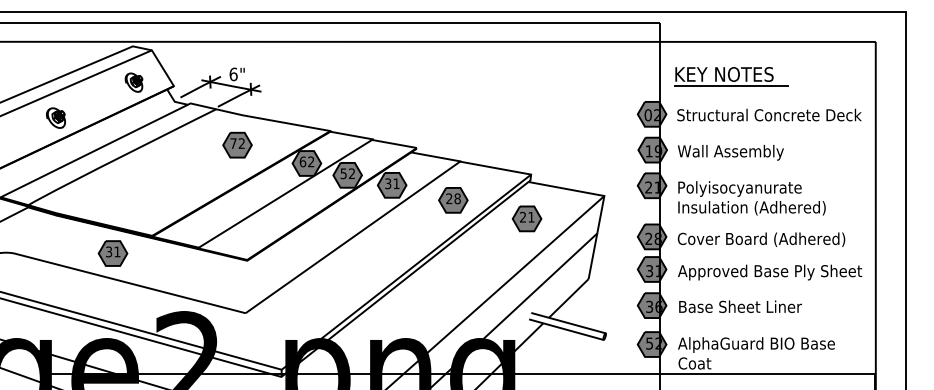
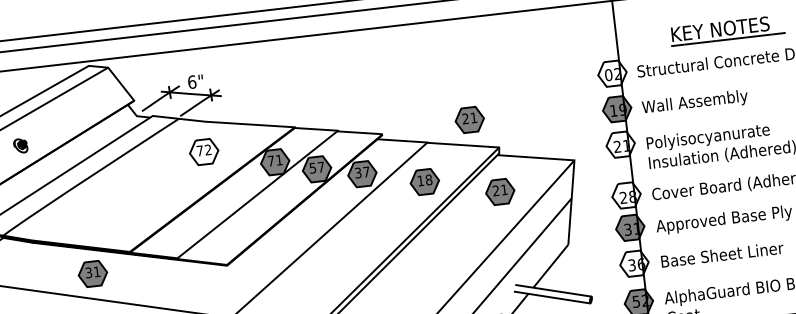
part: (731, 76) -> (727, 30), moved
part: (133, 82) -> (93, 101), removed
fill: (651, 113) -> (611, 72), removed
part: (55, 117) -> (20, 145), size x0.7
part: (504, 143) -> (469, 119), added
fill: (237, 144) -> (204, 151), removed
text: (306, 161) -> (274, 160), 62 -> 71
text: (351, 173) -> (320, 167), 52 -> 57
text: (396, 183) -> (366, 171), 31 -> 37
fill: (651, 185) -> (620, 144), removed
text: (449, 198) -> (420, 180), 28 -> 18
fill: (651, 236) -> (625, 195), removed
fill: (651, 305) -> (633, 263), removed

